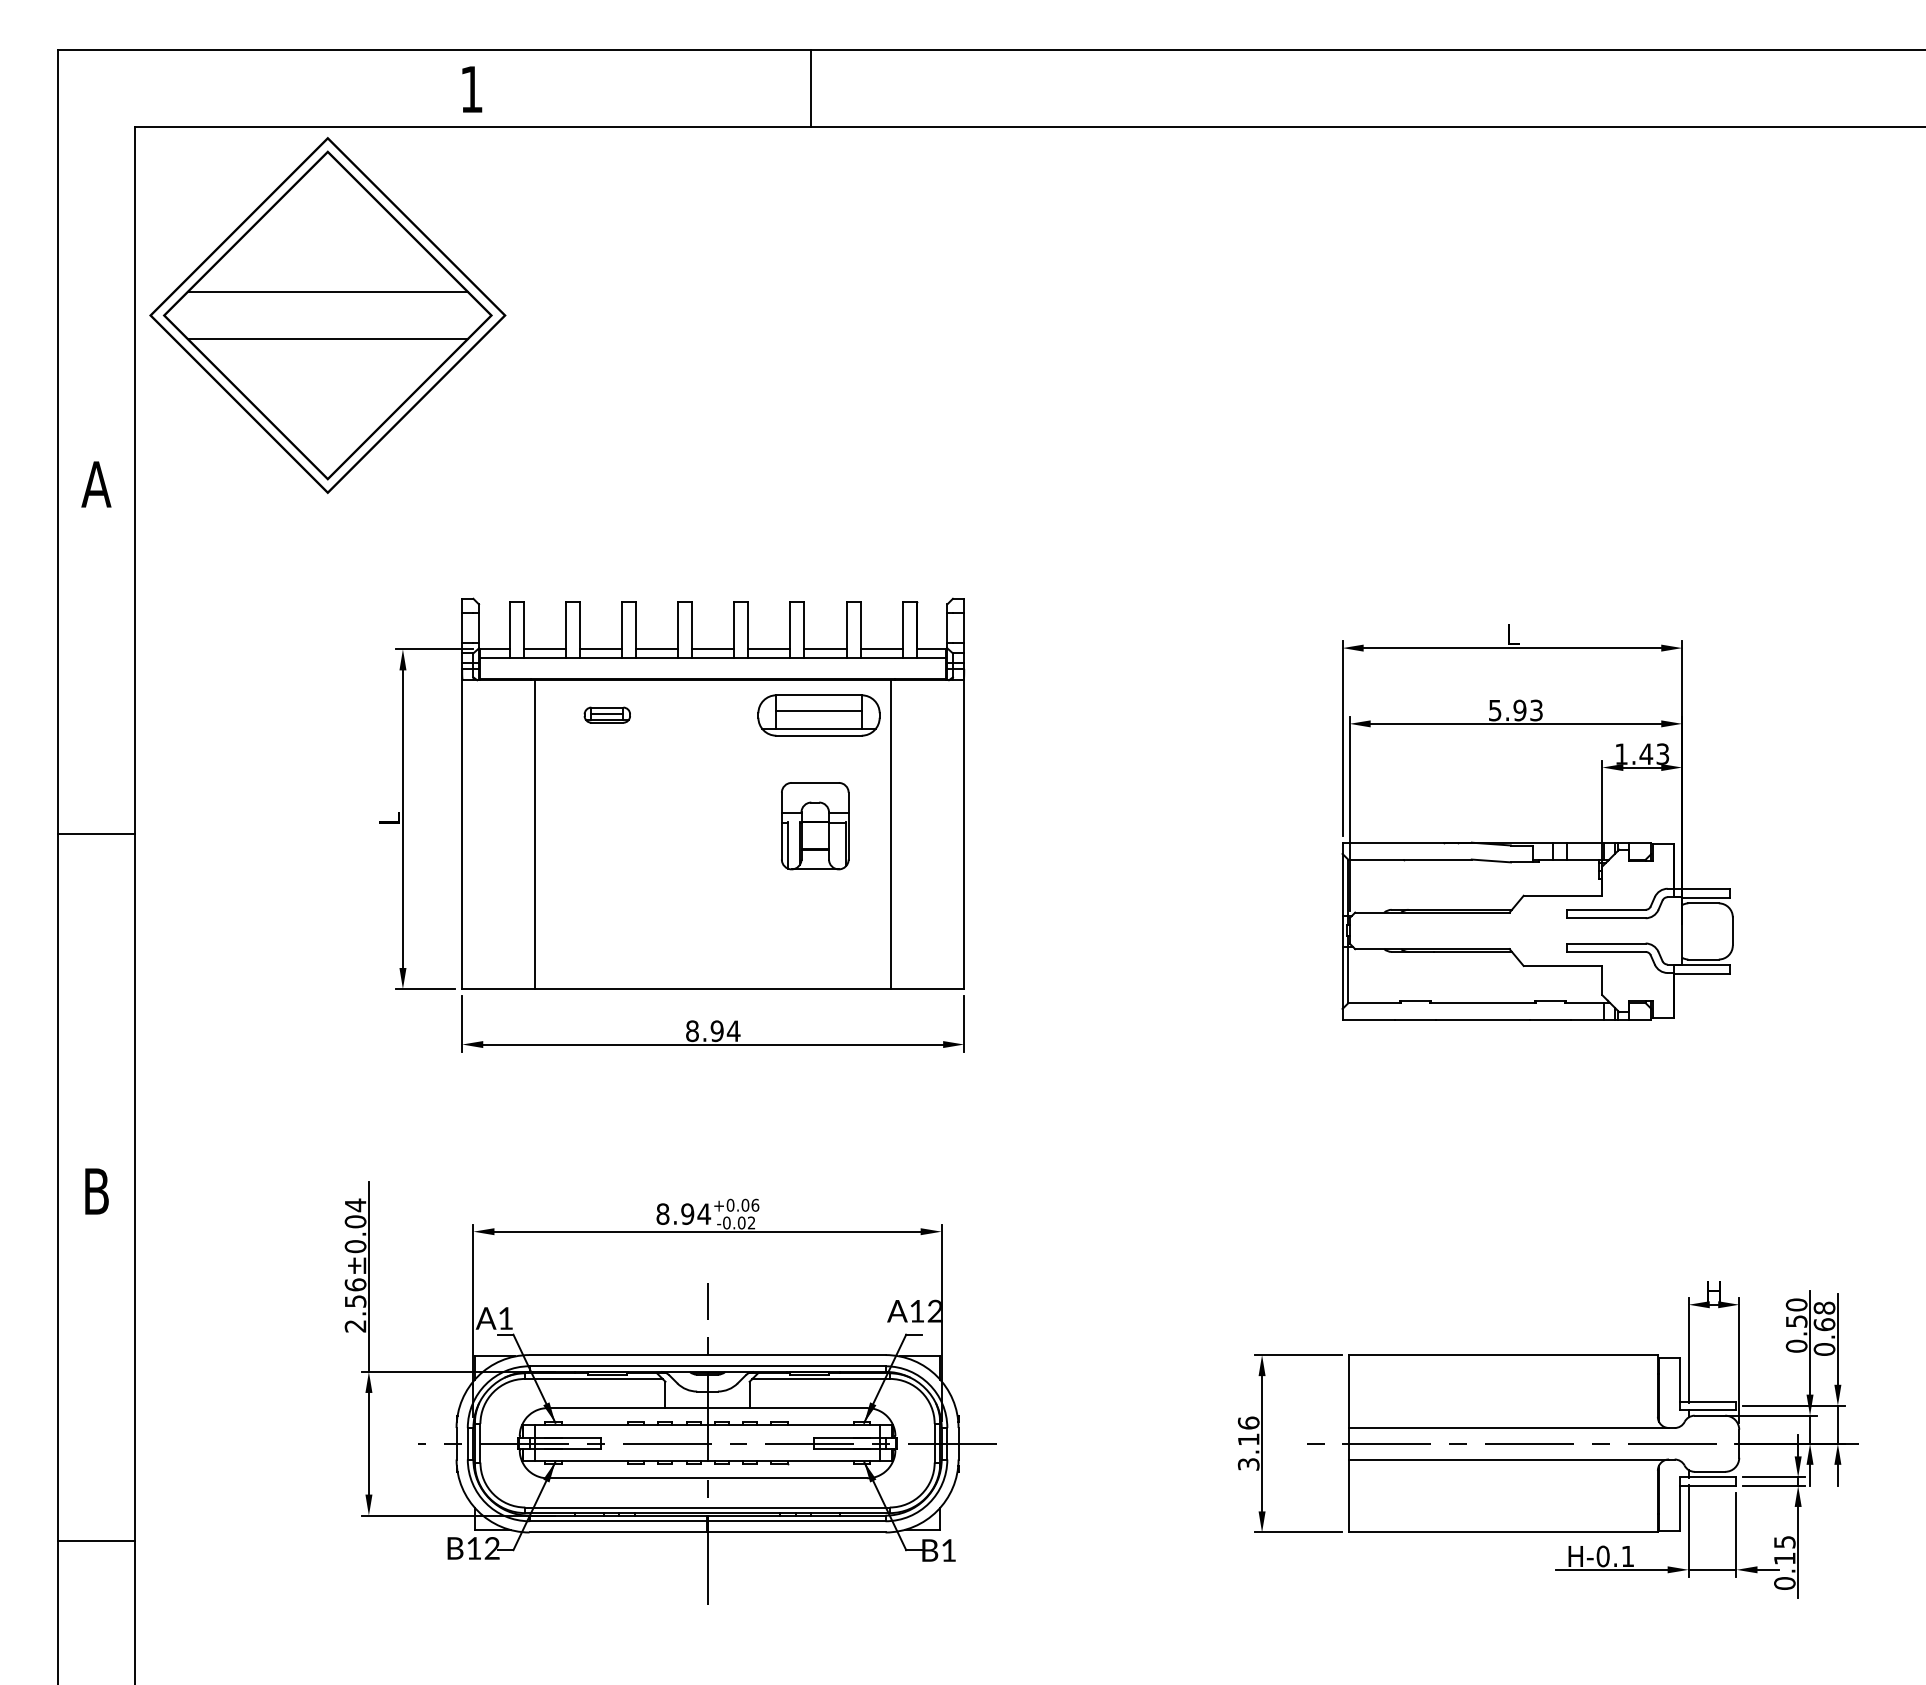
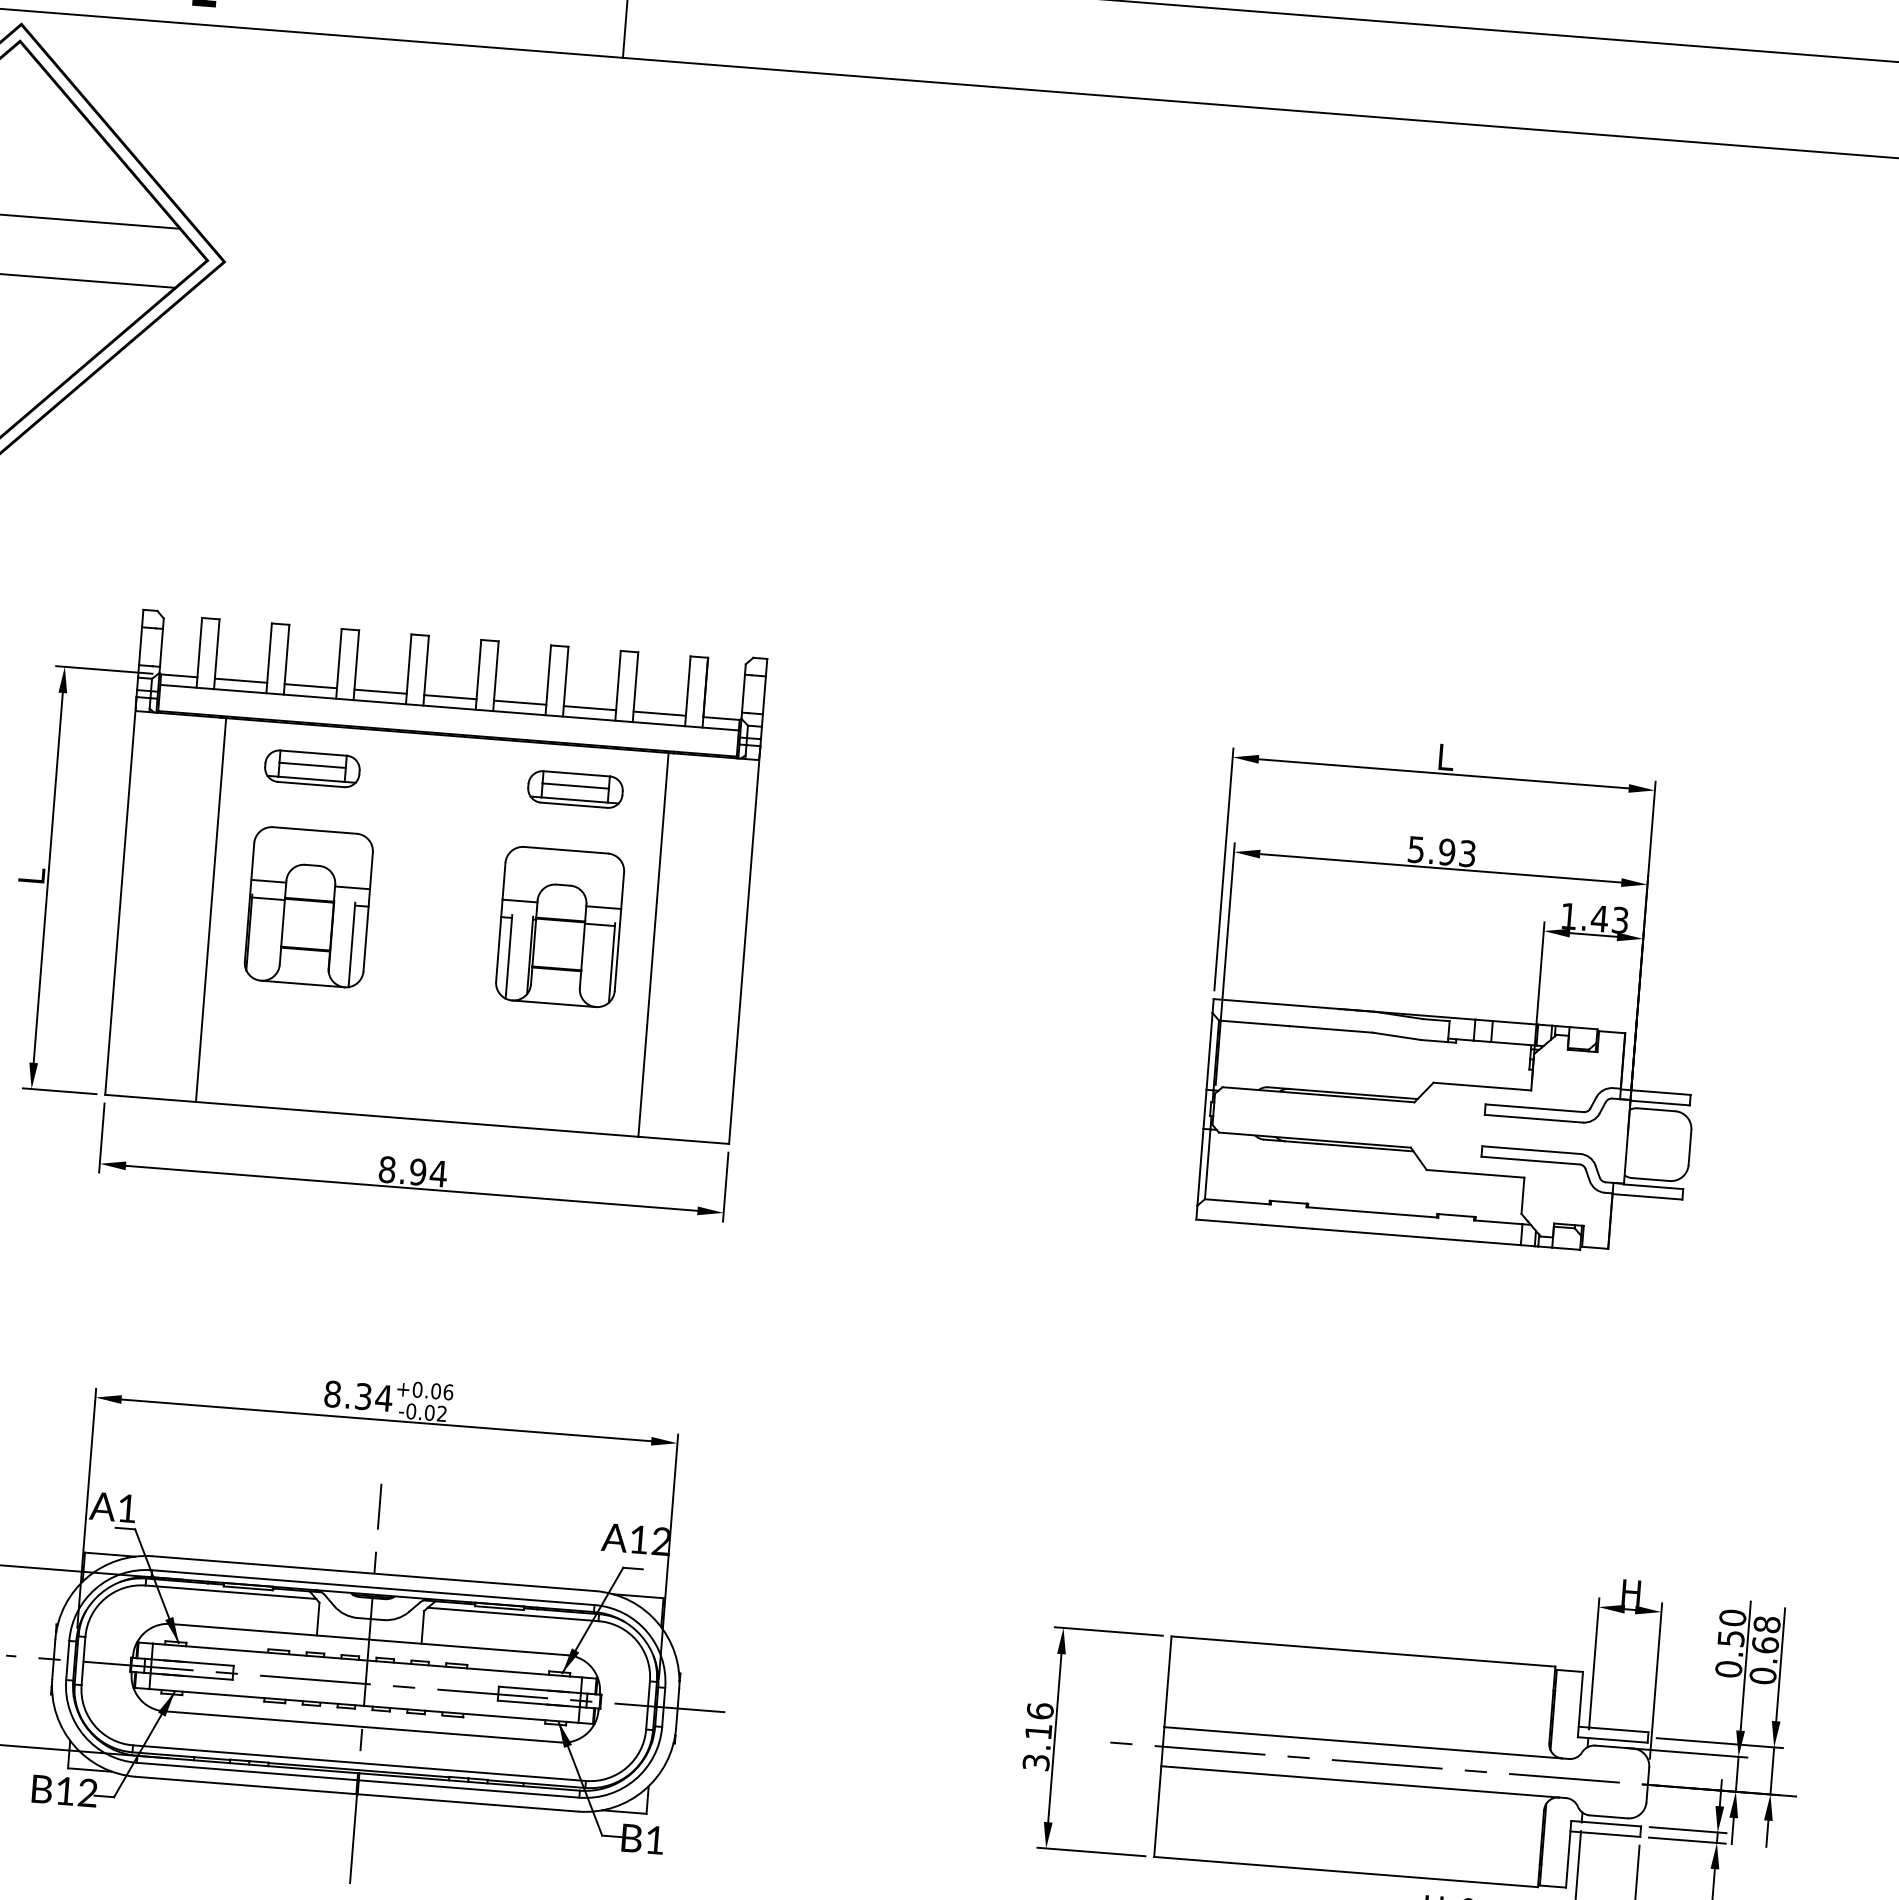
part: (607, 714) -> (312, 767), size x1.67
part: (818, 714) -> (574, 788), size x0.62
part: (612, 825) -> (308, 906), added
part: (814, 825) -> (559, 926), size x1.43
text: (687, 1213) -> (363, 1395), 8.94 -> 8.34

